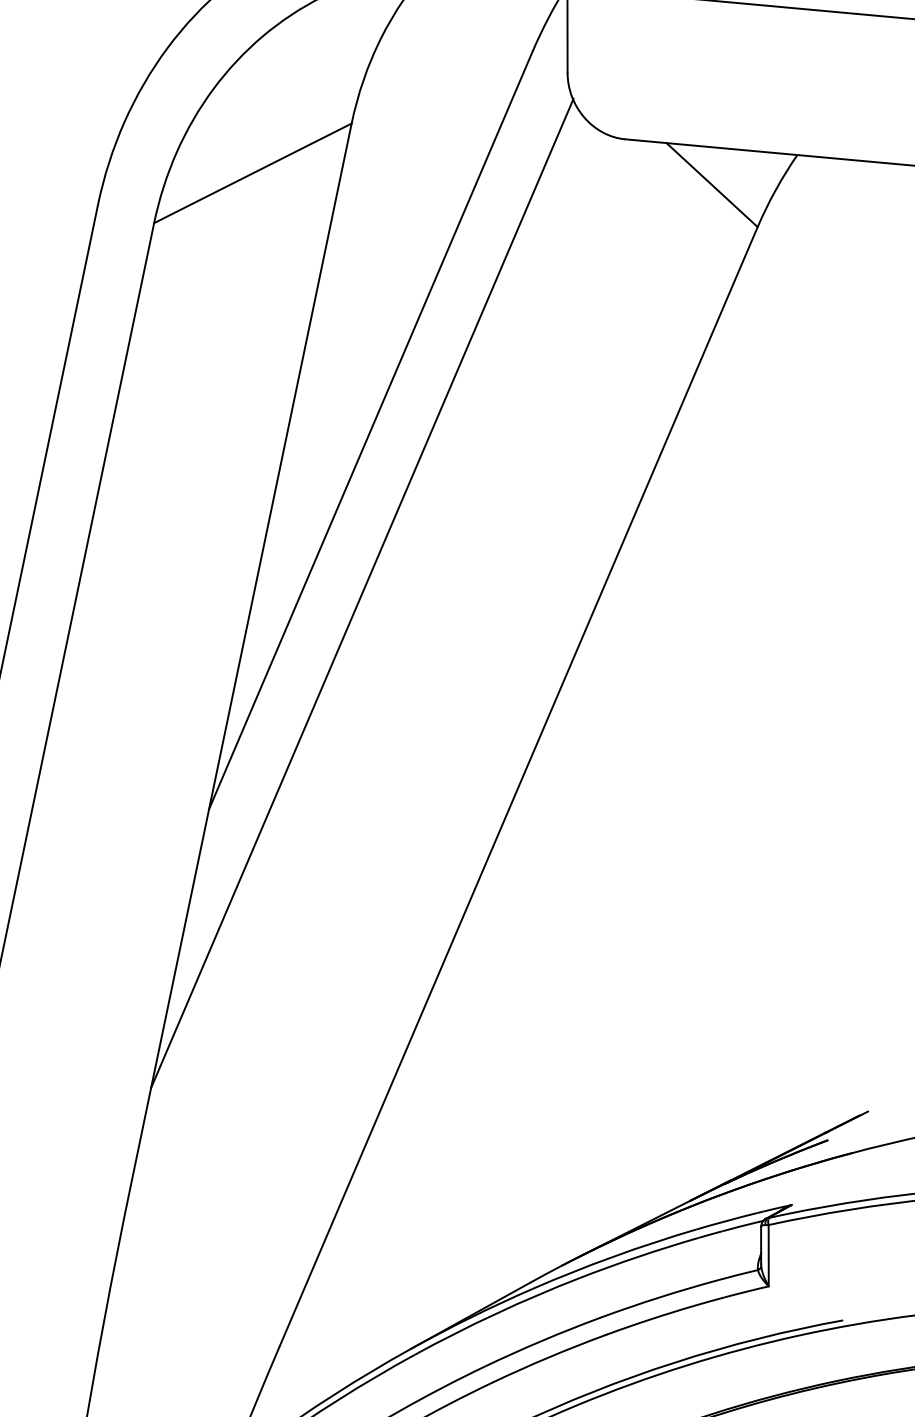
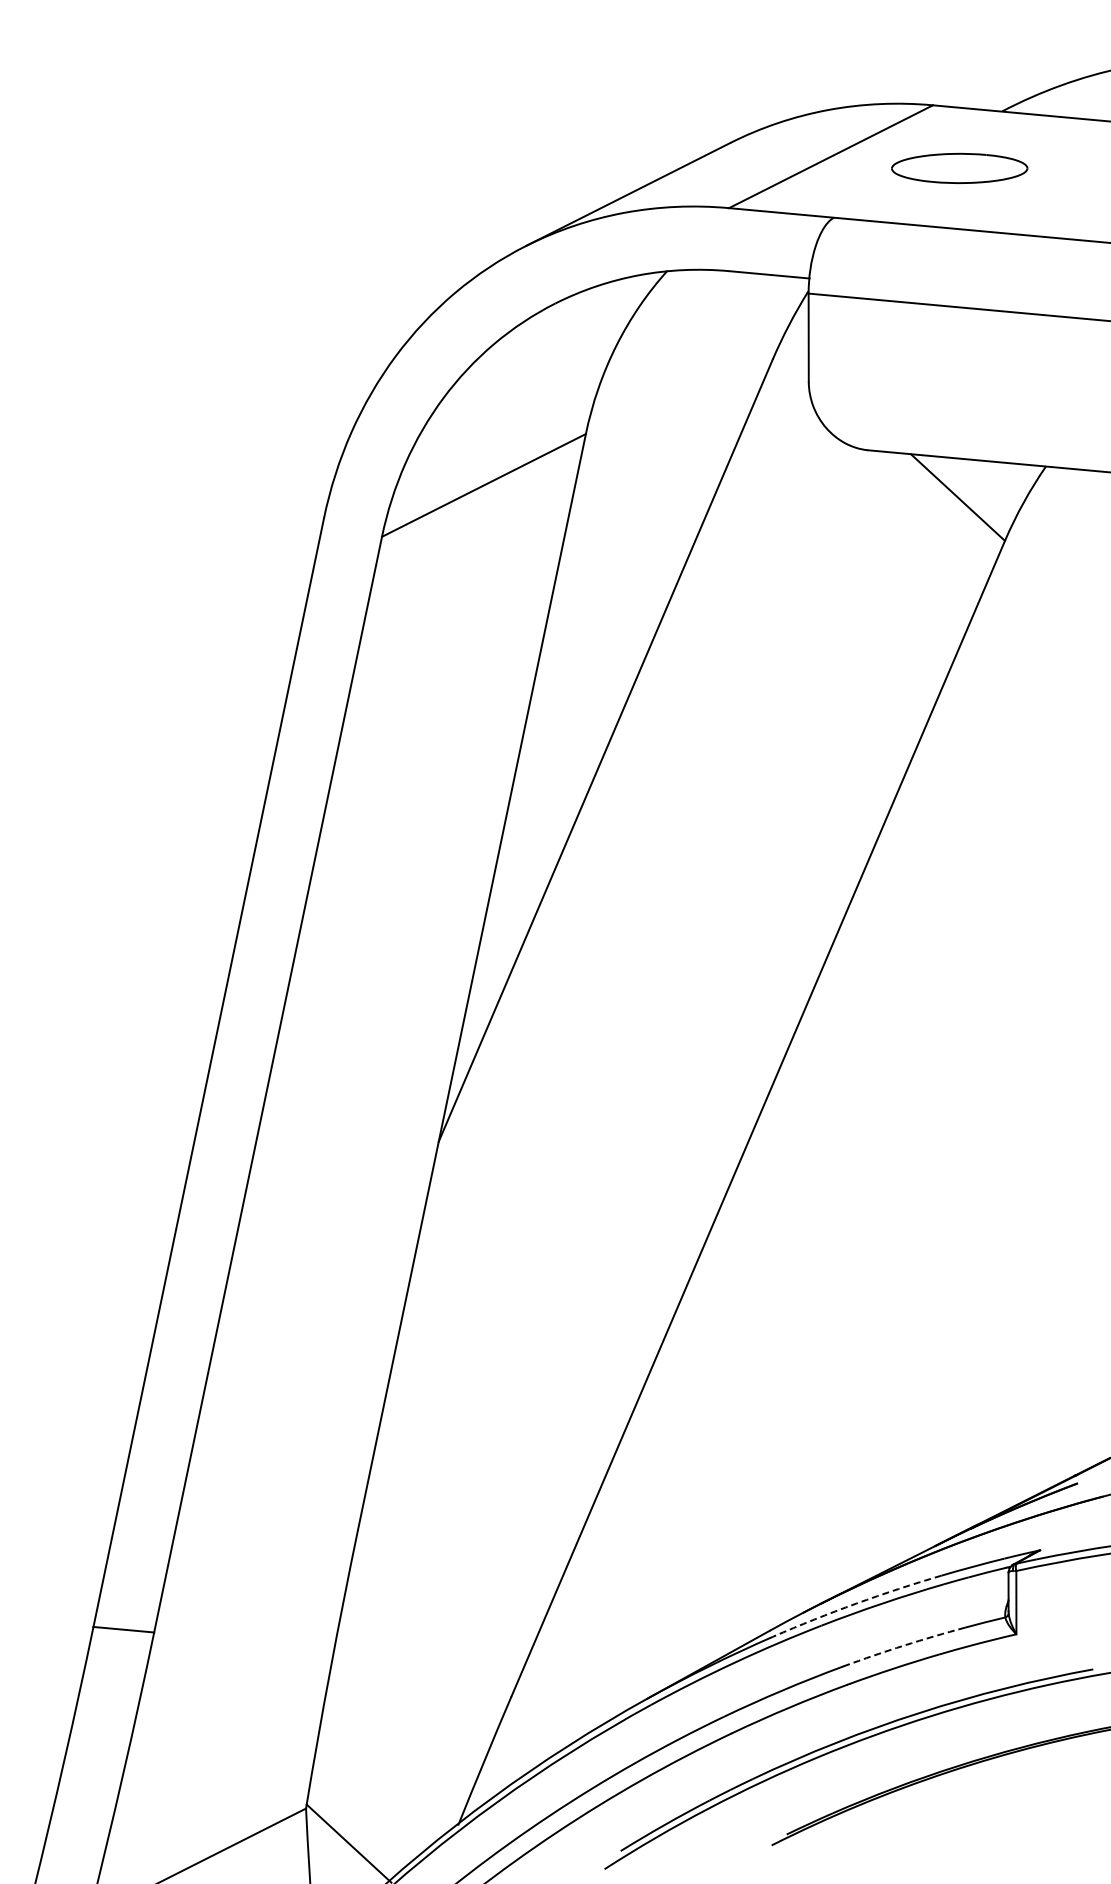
line: (361, 592) -> (596, 918), removed
arc: (613, 1256) -> (856, 1603), solid -> dashed
arc: (660, 1297) -> (904, 1645), solid -> dashed

